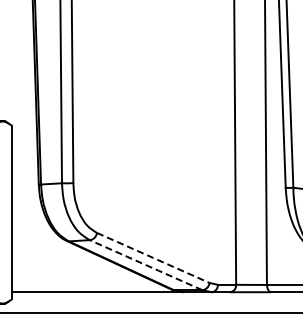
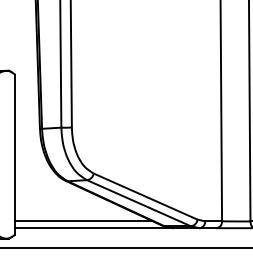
line: (153, 257) -> (145, 196), dashed -> solid
line: (147, 265) -> (140, 203), dashed -> solid
line: (86, 284) -> (83, 221), added

